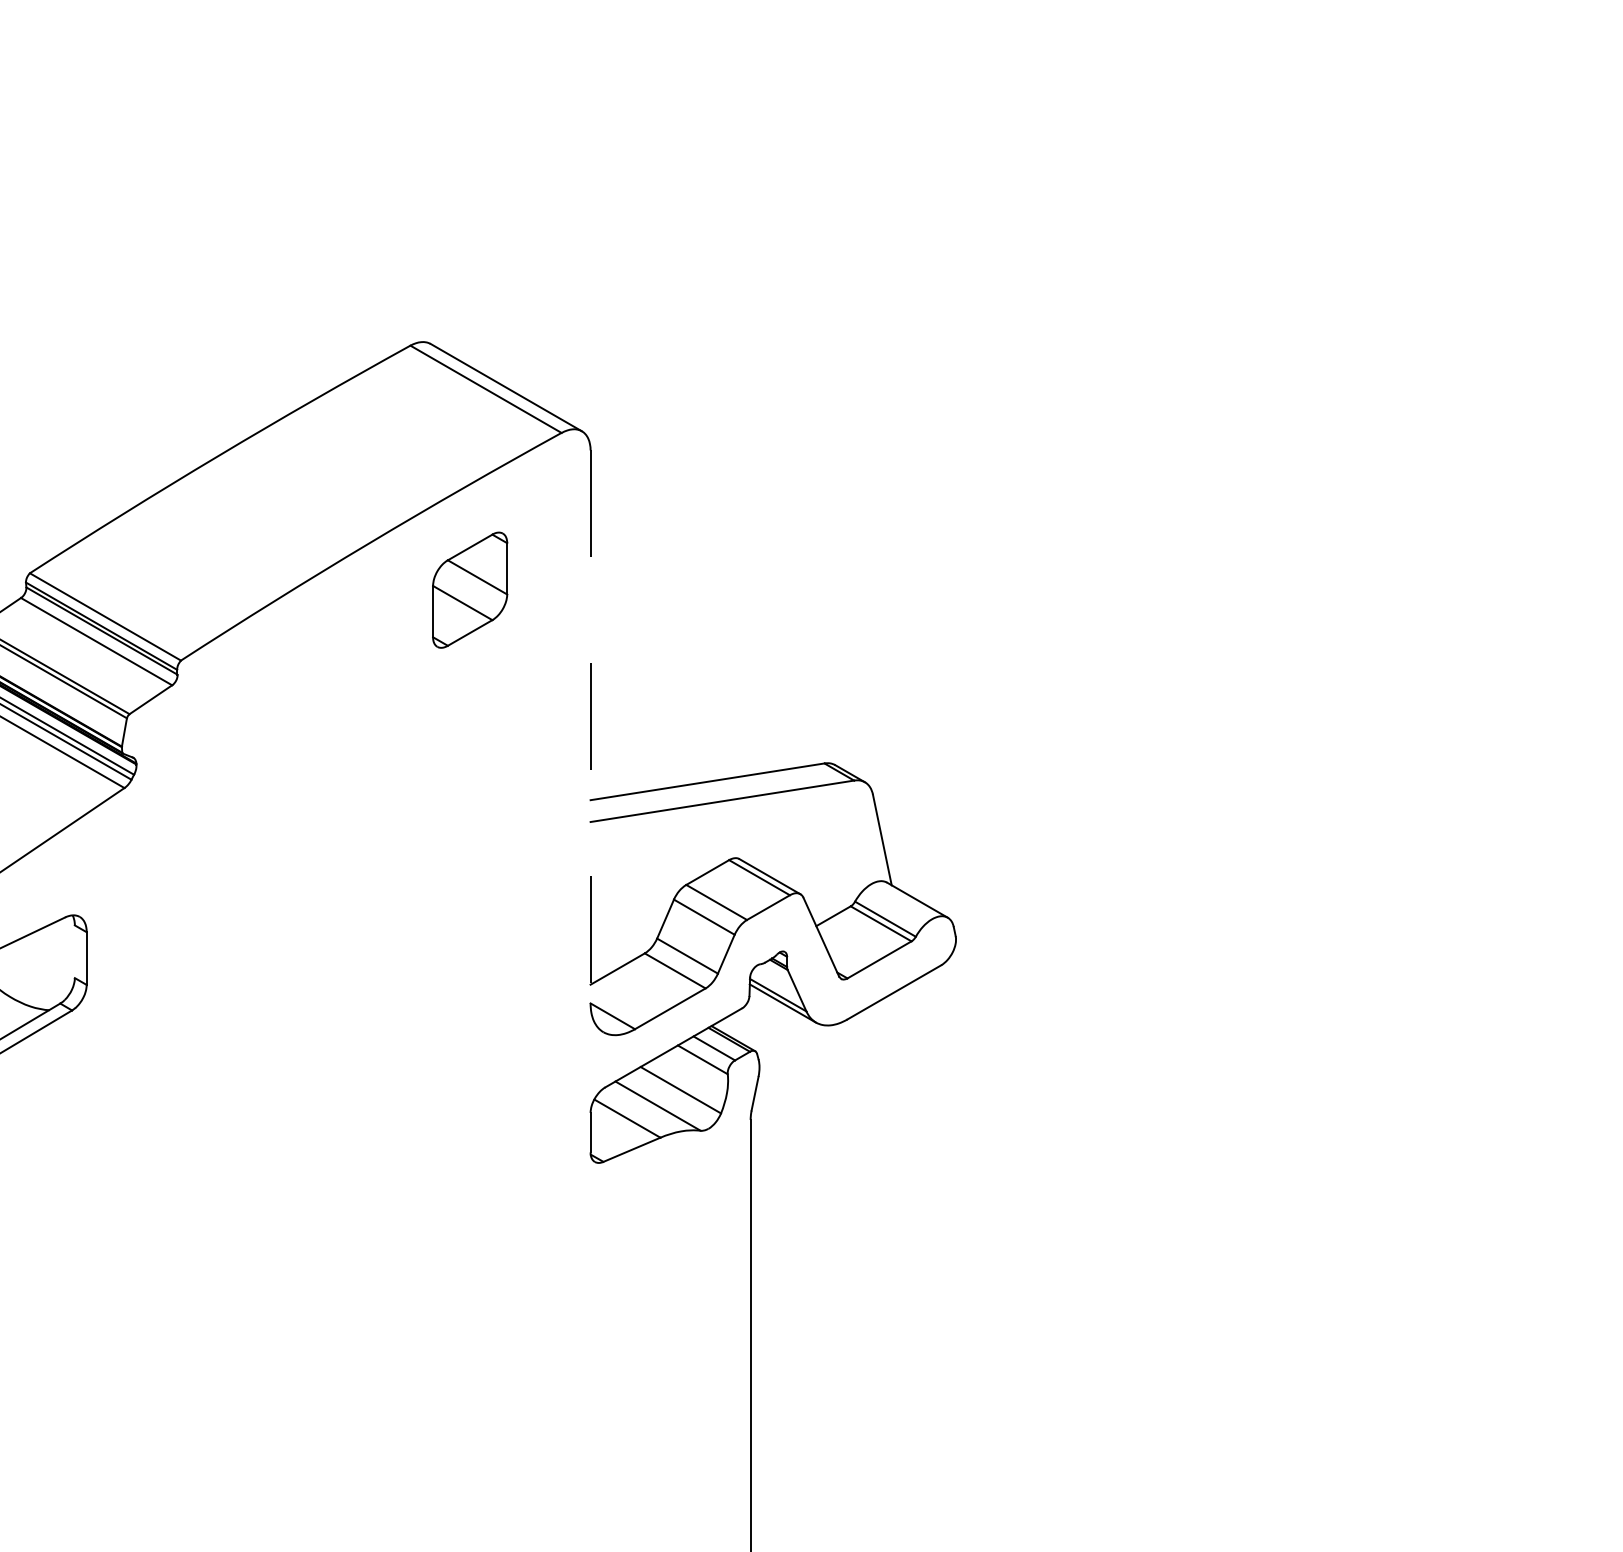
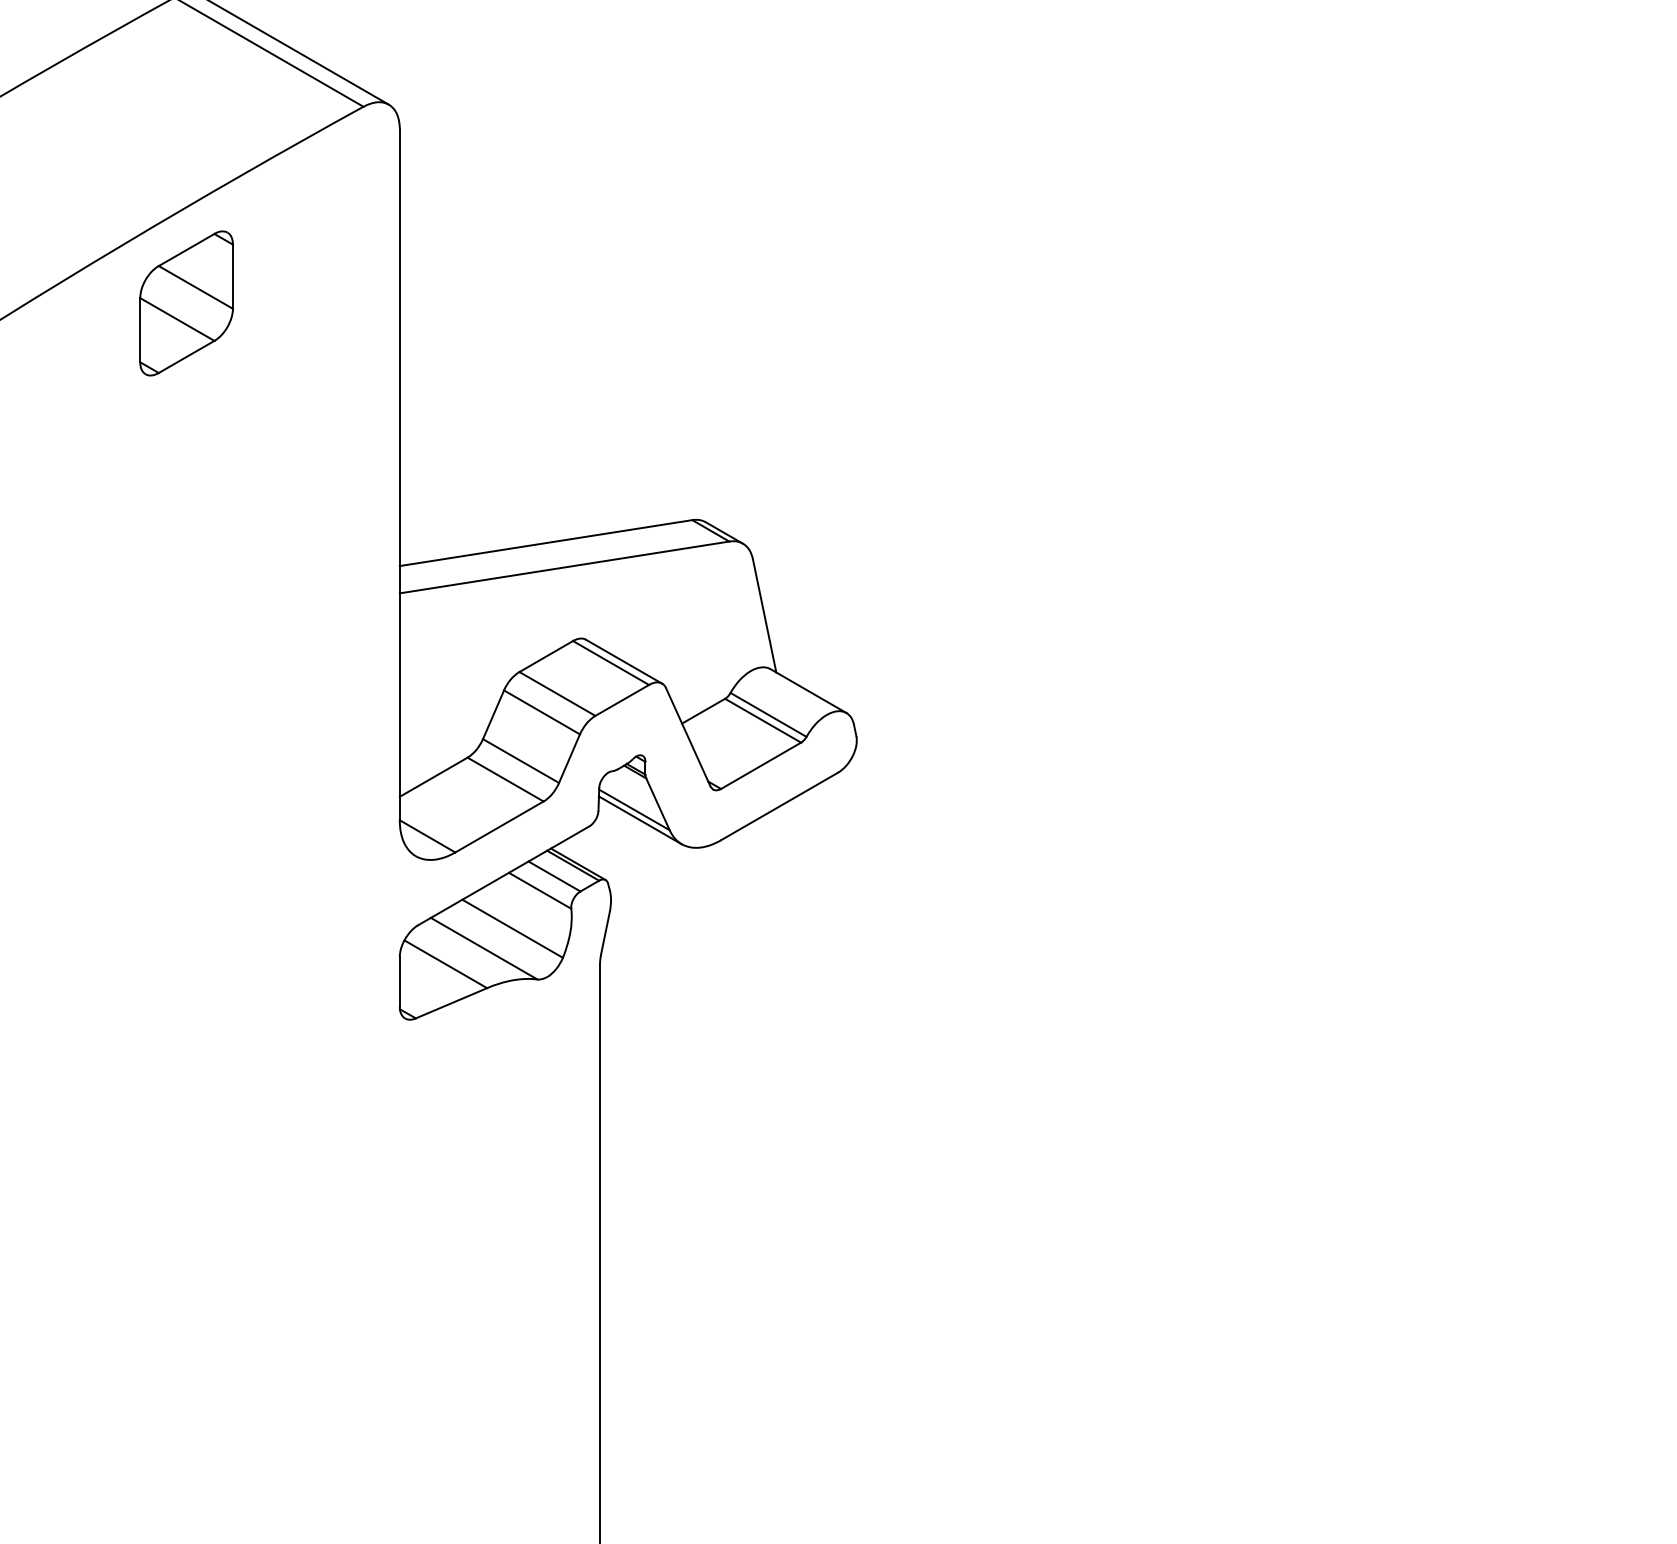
part: (470, 589) -> (187, 302), moved
line: (590, 726) -> (399, 473), dashed -> solid

